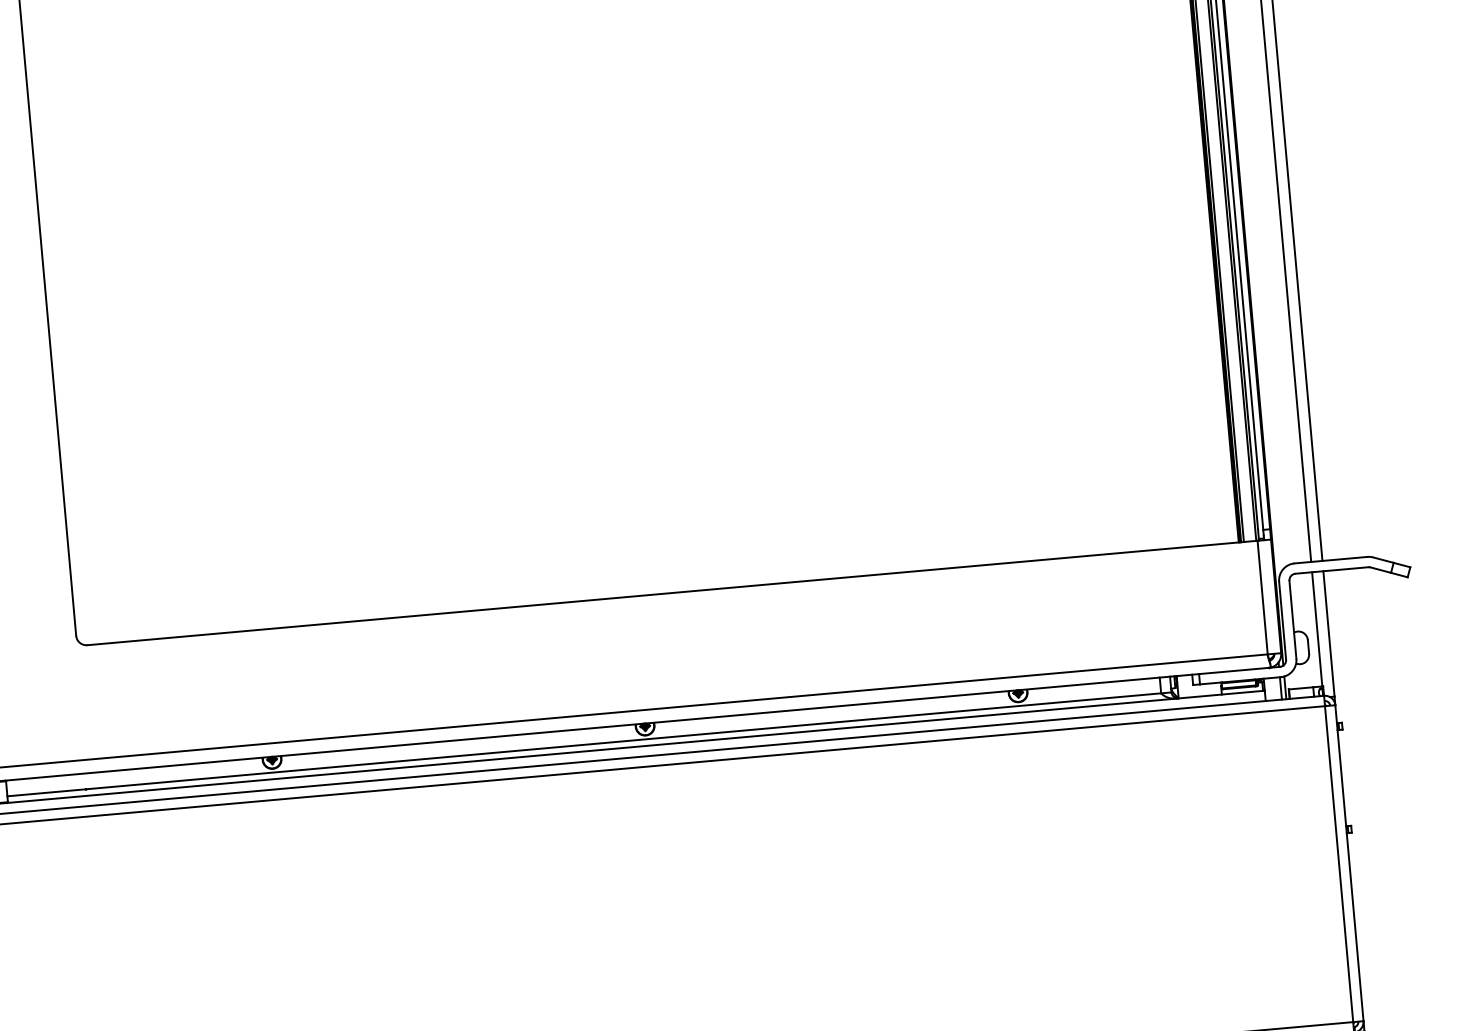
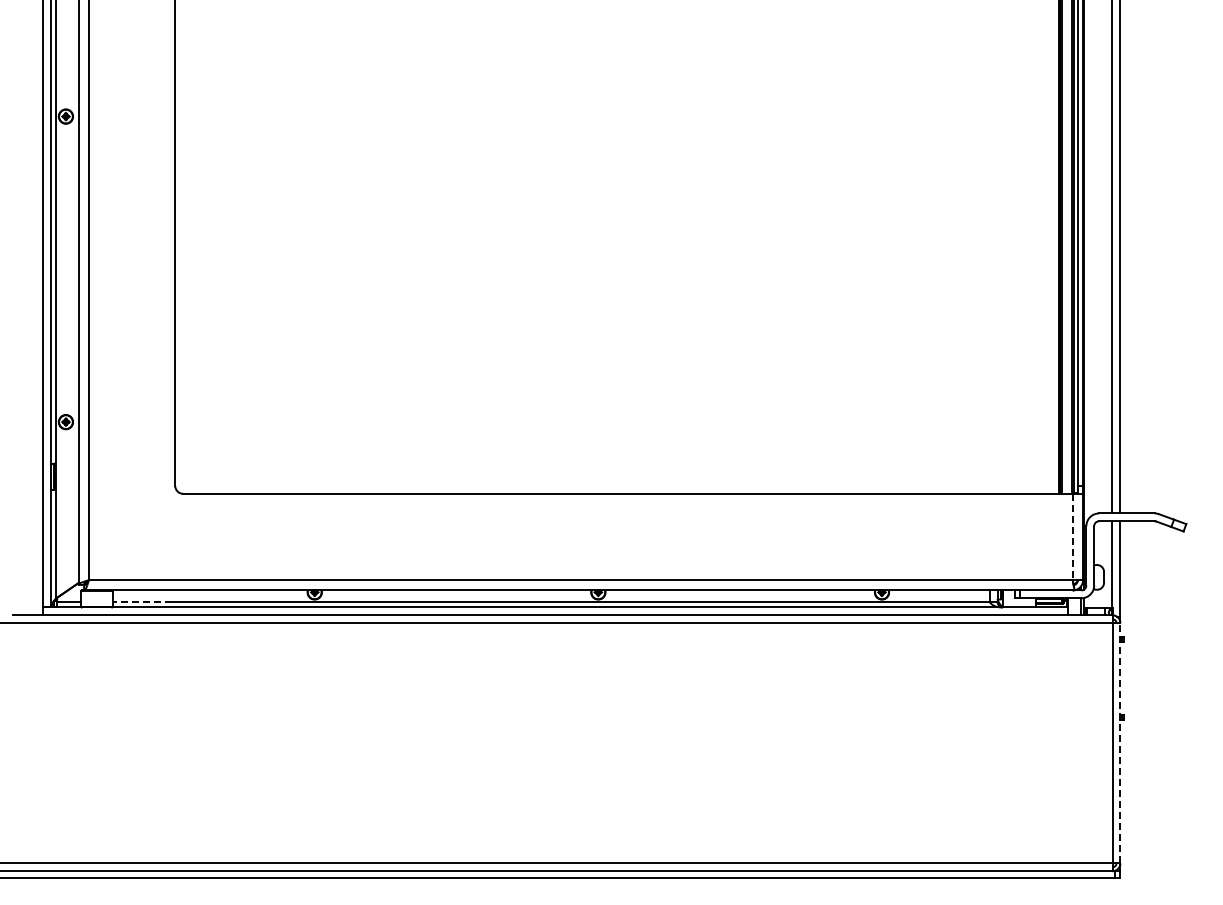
line: (1262, 598) -> (1072, 537), solid -> dashed
line: (46, 792) -> (142, 602), solid -> dashed
line: (1349, 862) -> (1120, 742), solid -> dashed

